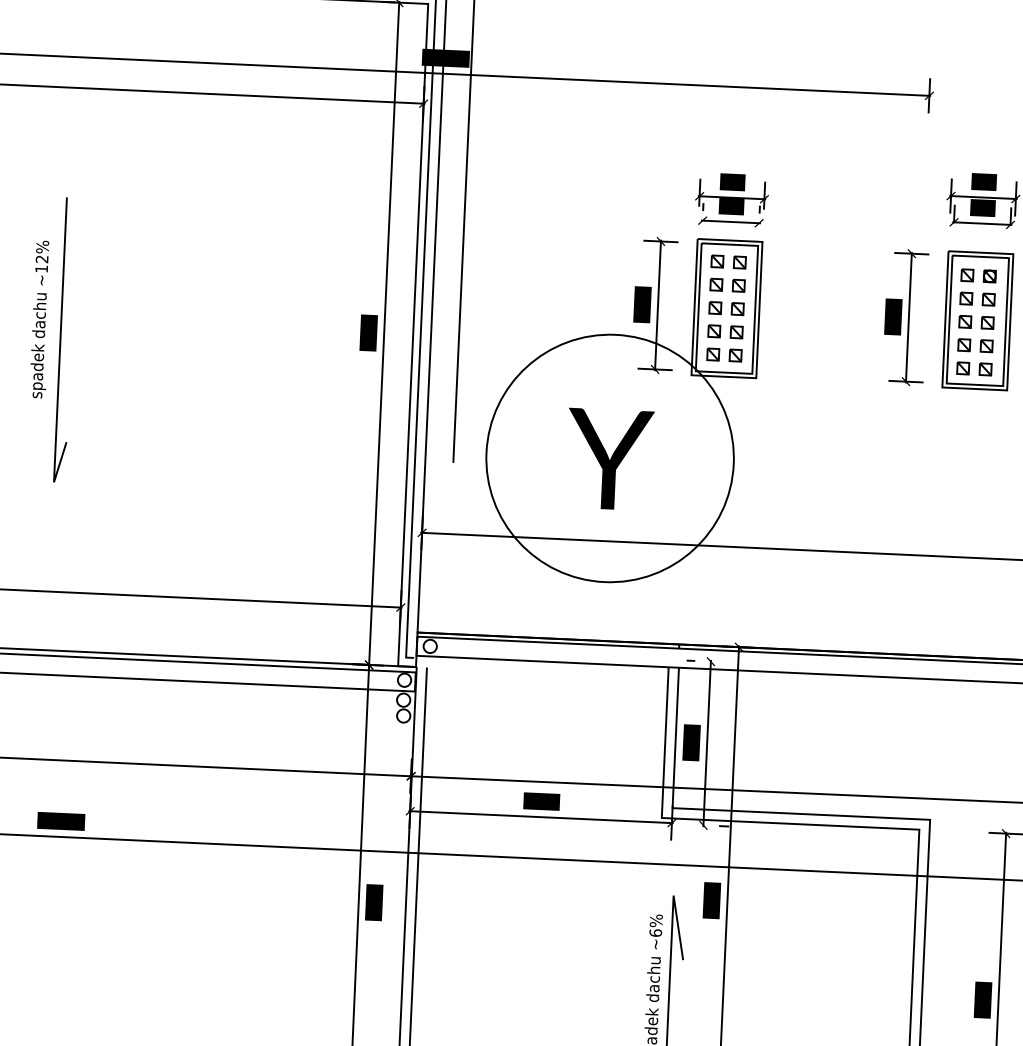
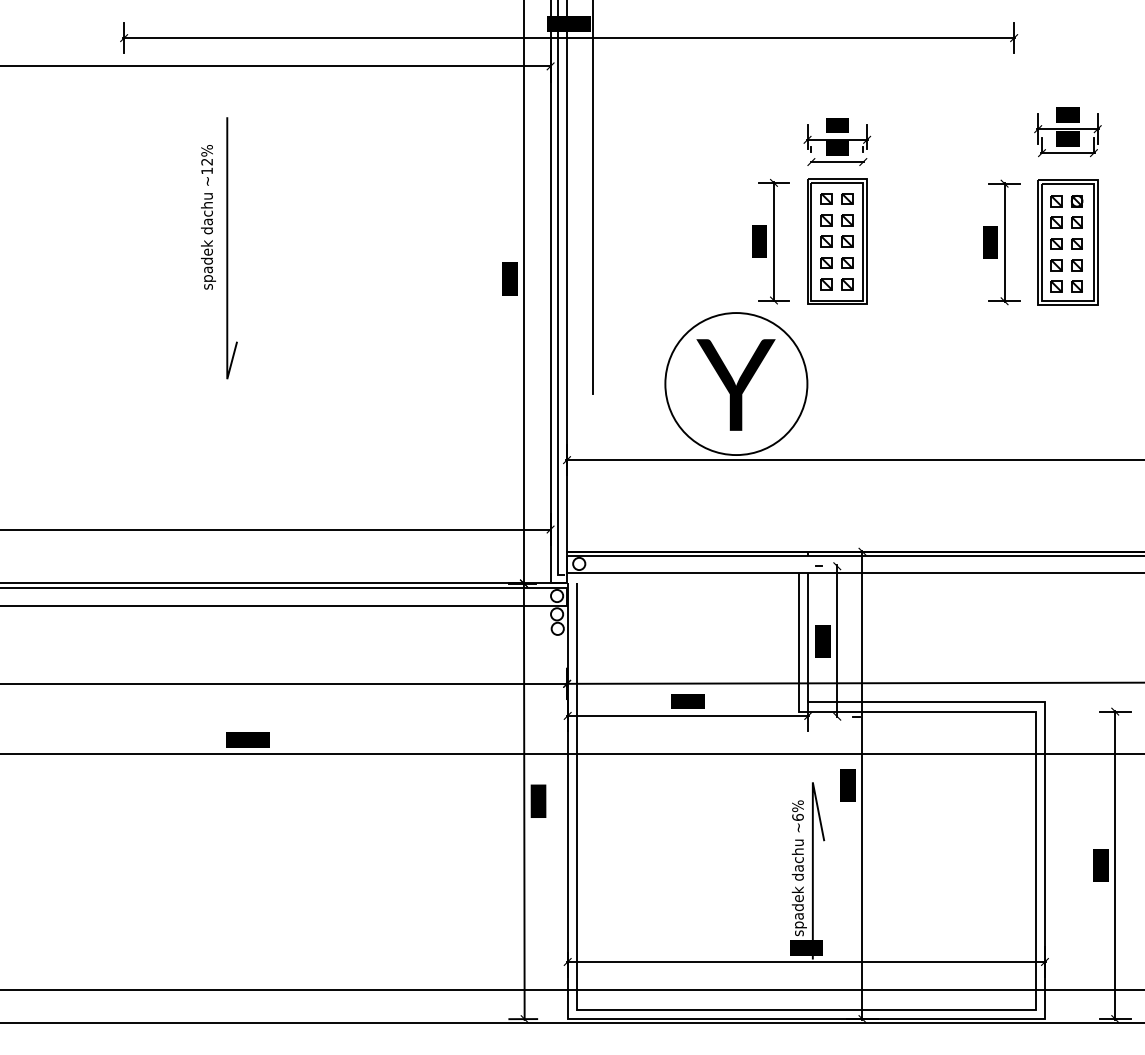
text: (40, 319) -> (208, 217), moved
line: (61, 340) -> (228, 248), moved
circle: (610, 458) -> (736, 384), size x0.62

